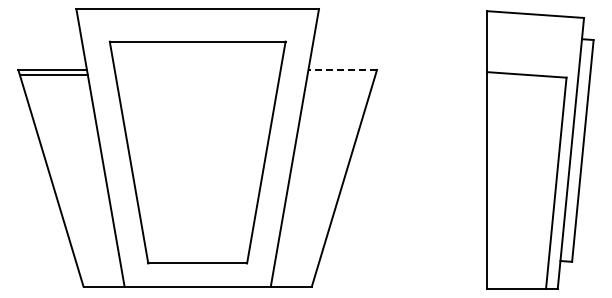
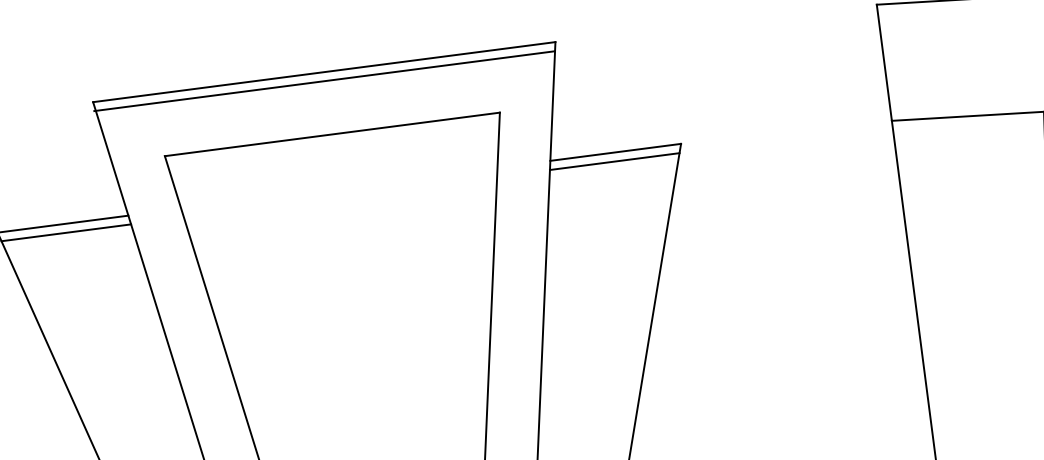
line: (197, 13) -> (325, 80), added
line: (342, 69) -> (615, 151), dashed -> solid
line: (341, 74) -> (614, 161), added

